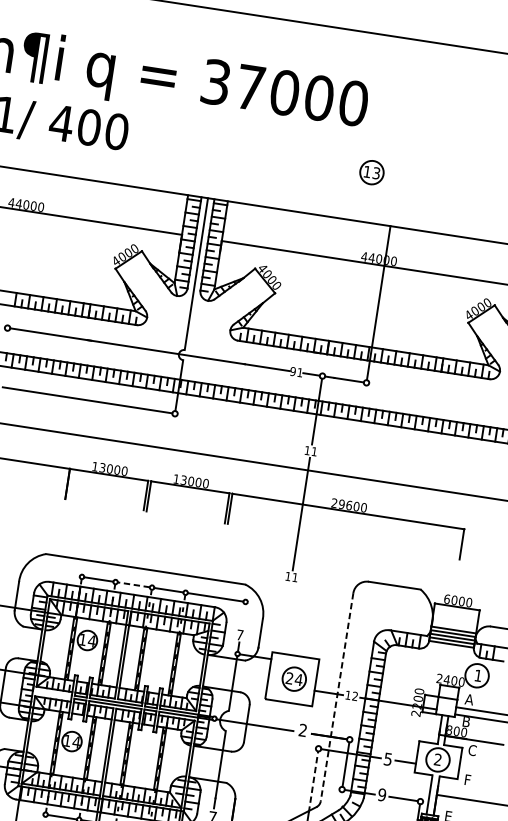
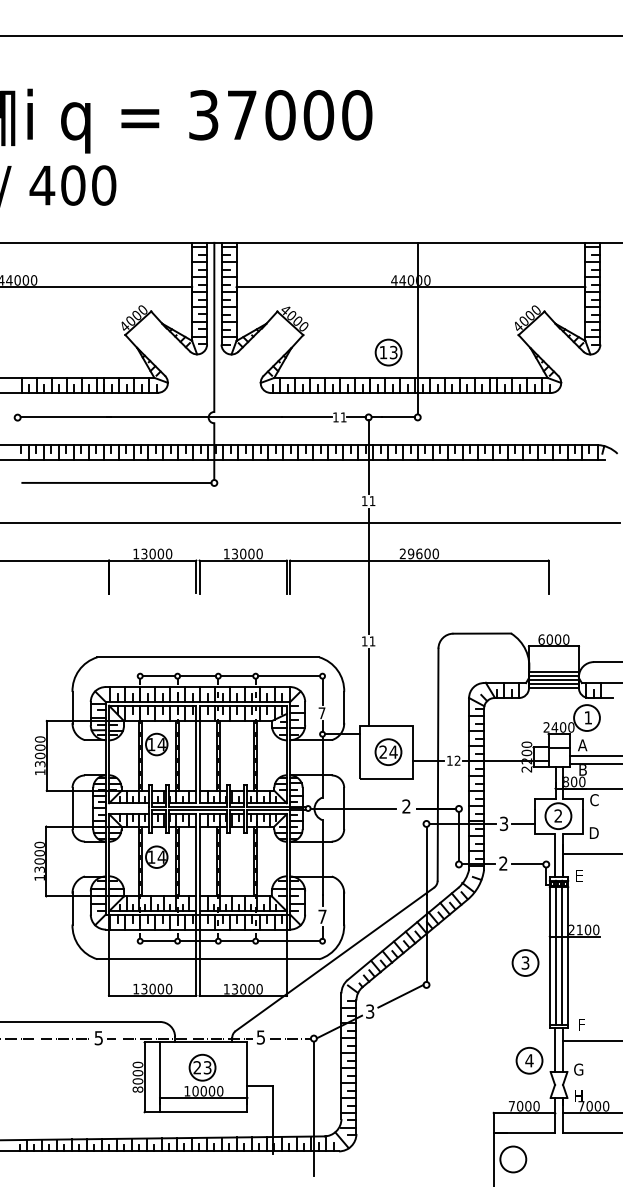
part: (371, 172) -> (388, 352), moved
text: (292, 371) -> (335, 417), 91 -> 11
line: (133, 585) -> (197, 676), dashed -> solid
line: (243, 615) -> (322, 691), added
line: (285, 618) -> (368, 687), added
line: (337, 697) -> (438, 765), dashed -> solid
text: (388, 759) -> (504, 823), 5 -> 3
text: (467, 779) -> (593, 832), F -> D
line: (313, 781) -> (426, 860), dashed -> solid
text: (382, 794) -> (503, 863), 9 -> 2

